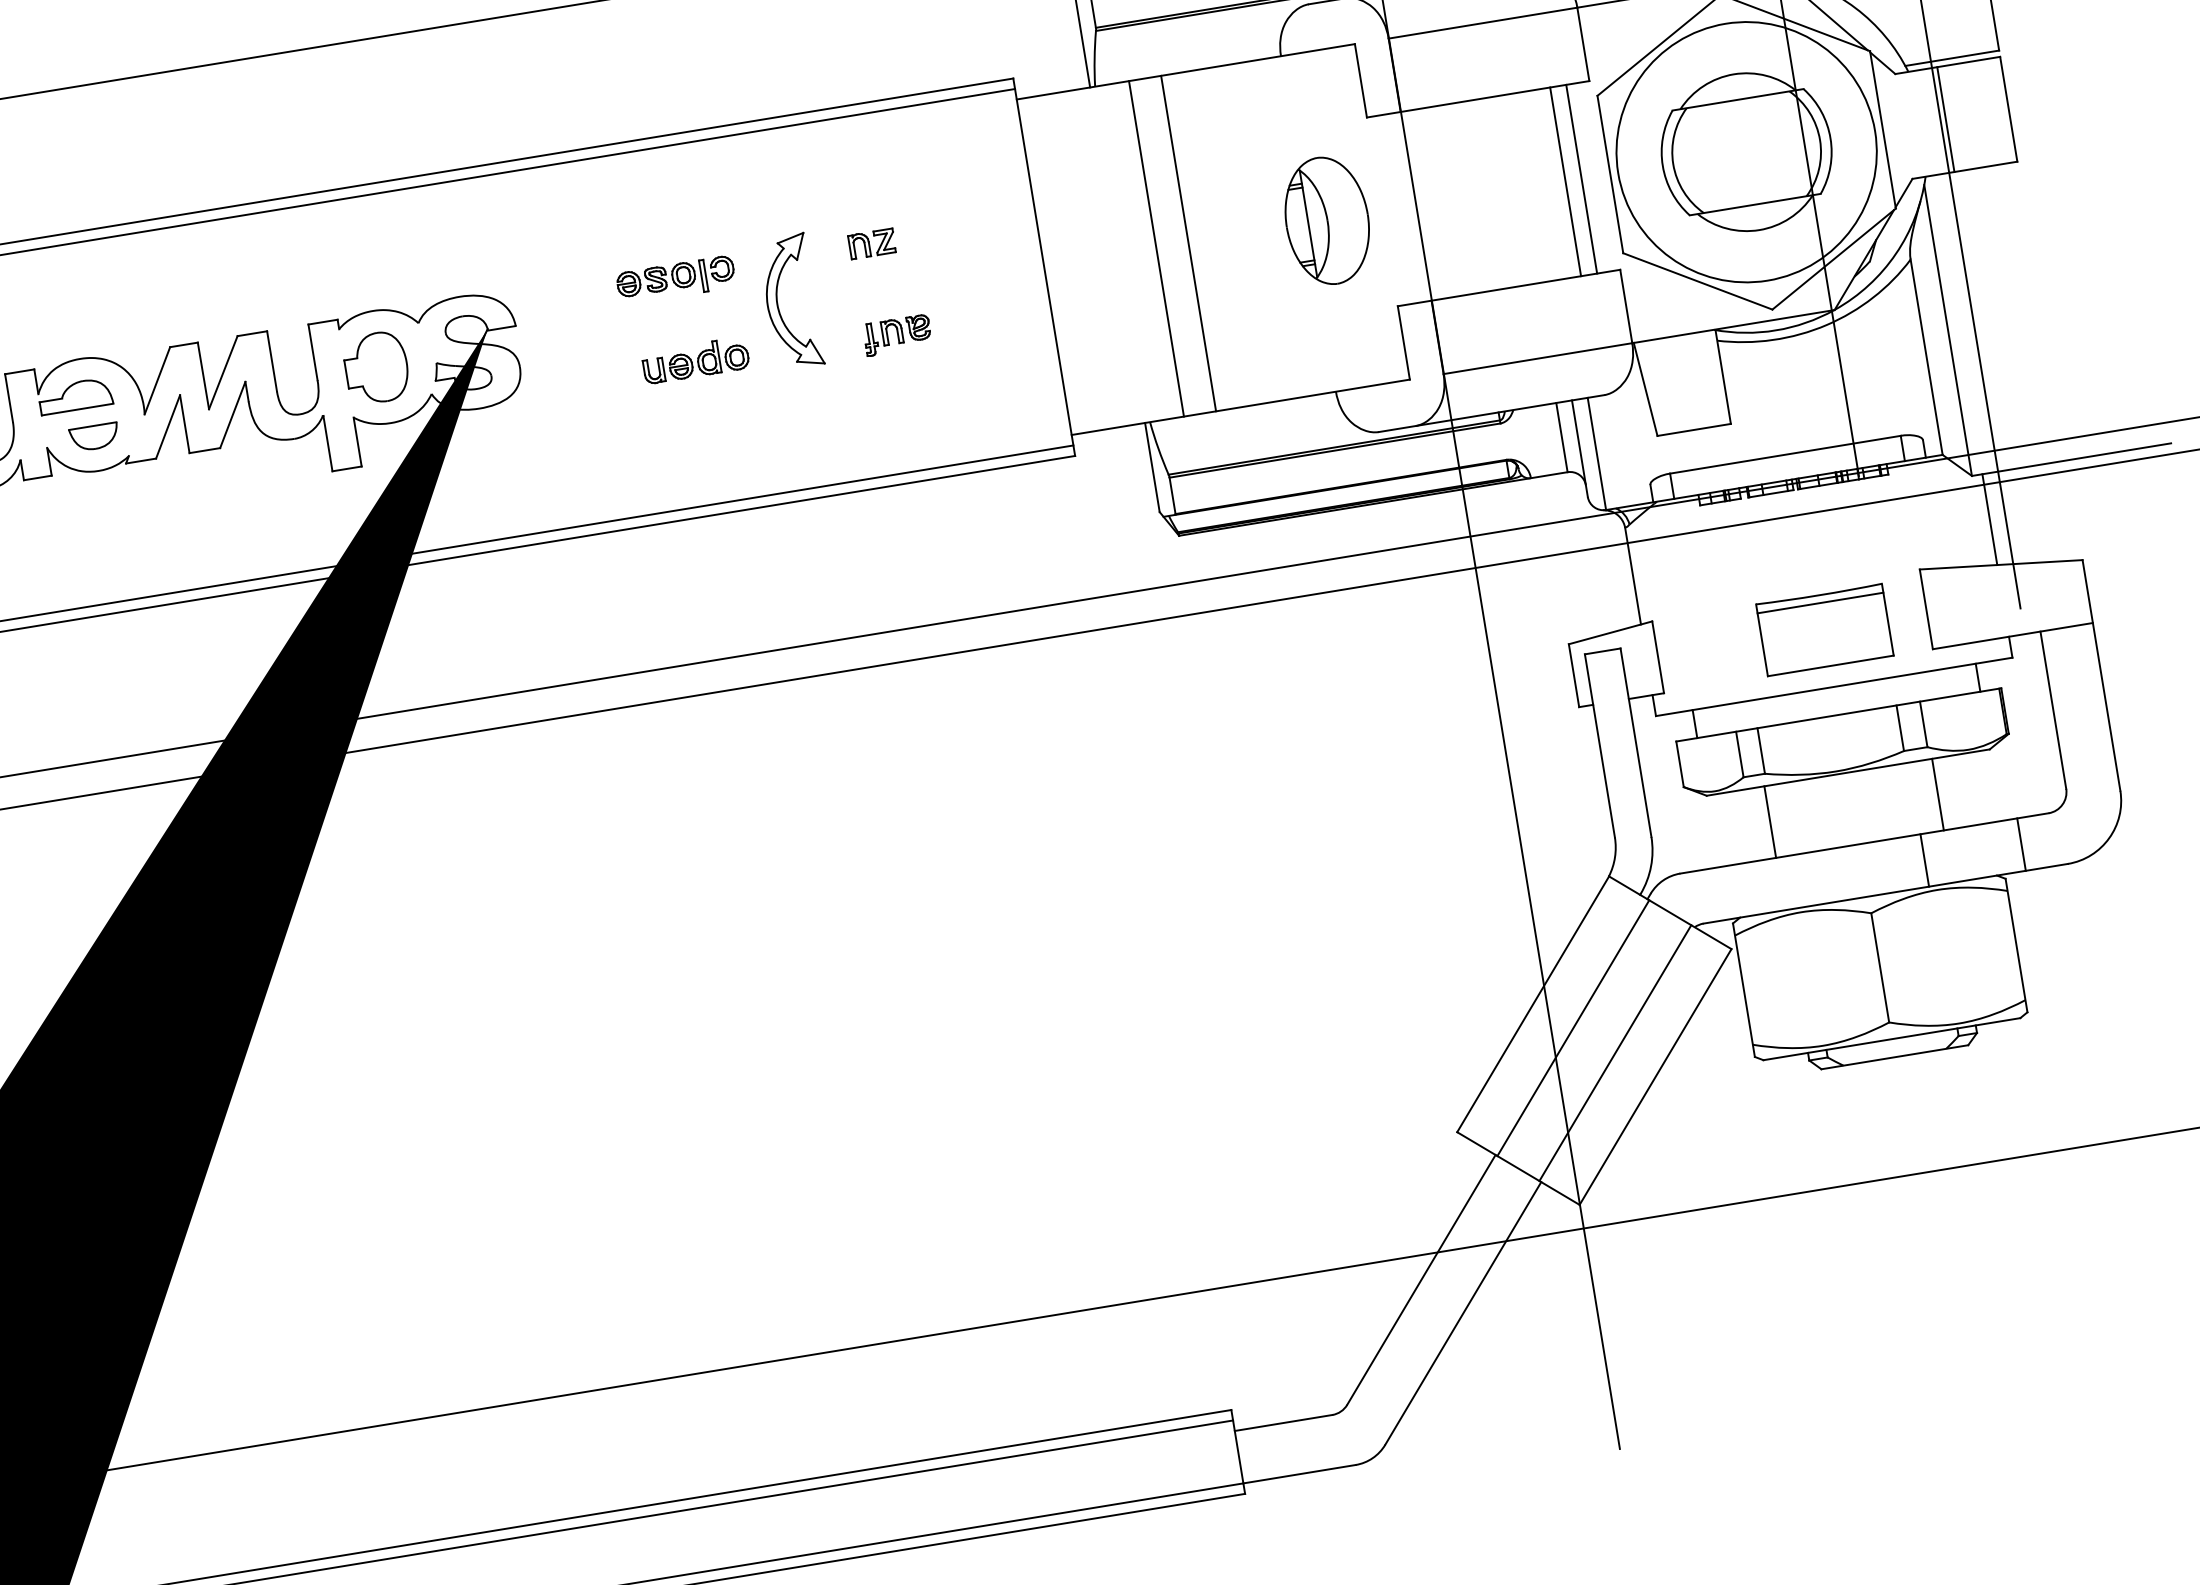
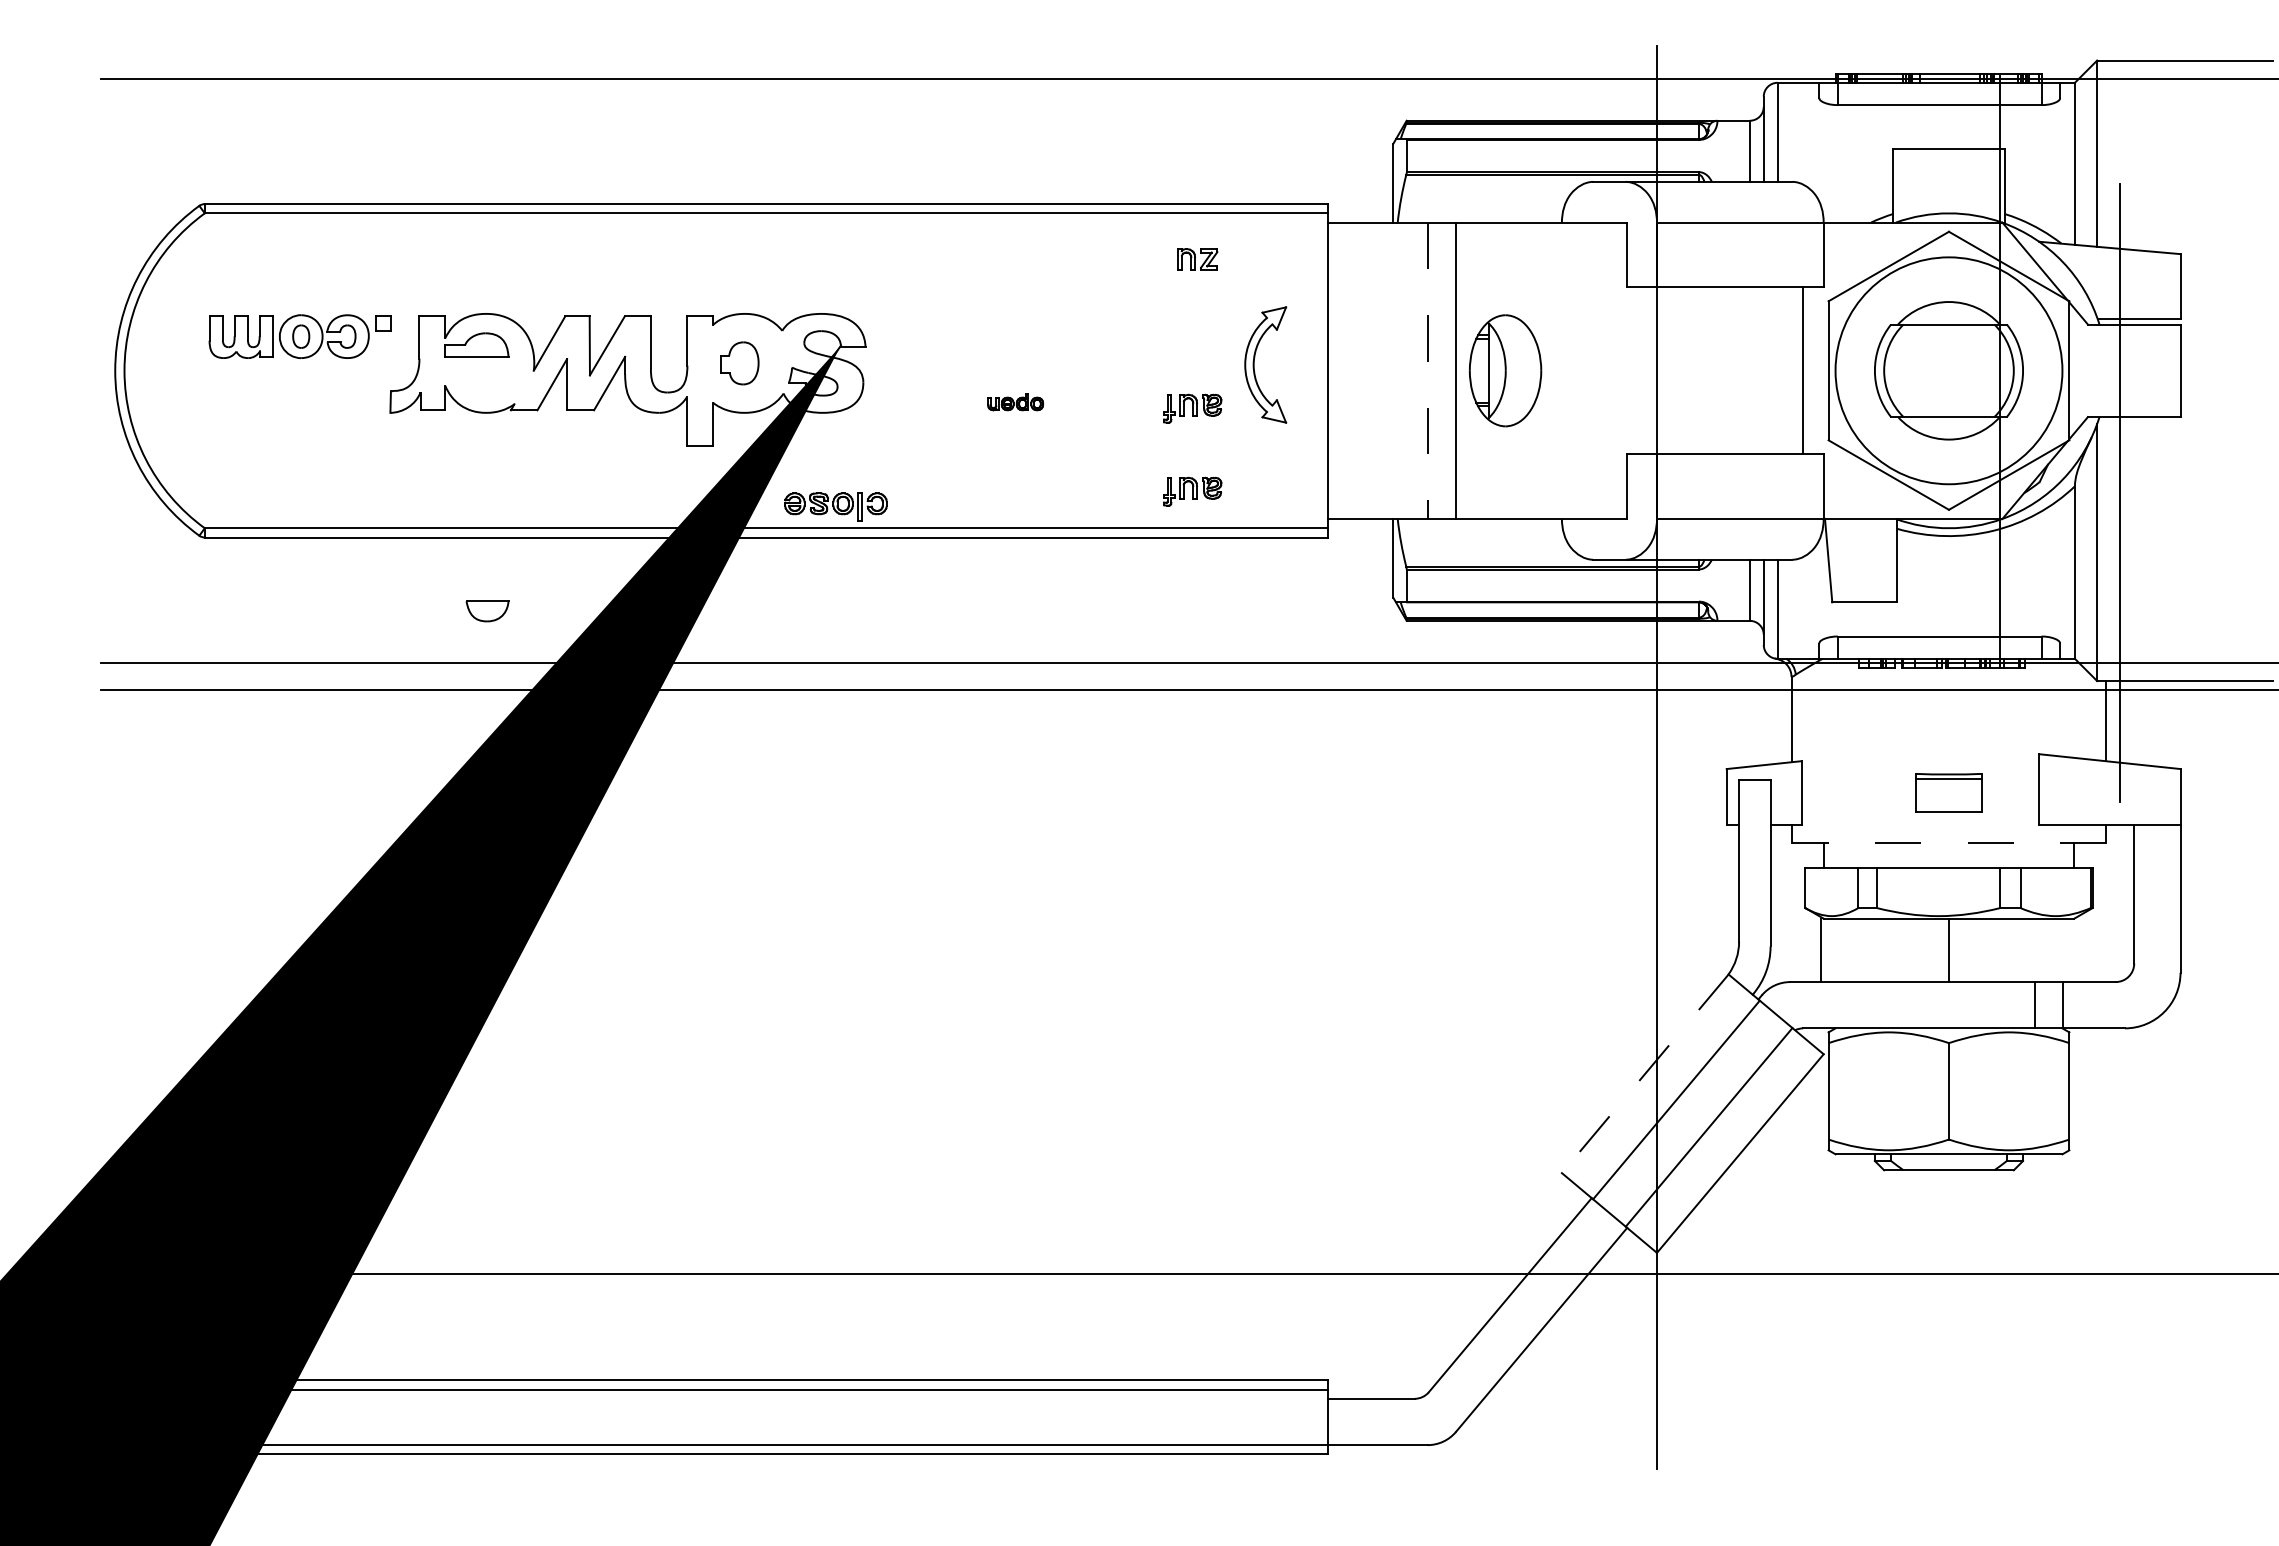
line: (1945, 119) -> (2124, 370), removed
line: (1566, 181) -> (1789, 370), removed
part: (1327, 220) -> (1505, 370), moved
part: (871, 243) -> (1197, 259), moved
line: (1156, 249) -> (1427, 371), solid -> dashed
part: (675, 279) -> (835, 506), moved
part: (778, 303) -> (1254, 364), moved
part: (695, 360) -> (1015, 401), size x0.6
part: (376, 368) -> (739, 363), size x0.7
part: (912, 429) -> (1192, 491), added
part: (94, 437) -> (487, 611), moved
part: (1824, 629) -> (1948, 792), size x0.6
line: (1833, 687) -> (1948, 843), solid -> dashed
line: (1938, 794) -> (1949, 950), moved
line: (1769, 822) -> (1820, 950), moved
line: (2021, 845) -> (2034, 1005), moved
line: (1924, 860) -> (2063, 1005), moved
line: (1533, 1003) -> (1645, 1073), solid -> dashed

